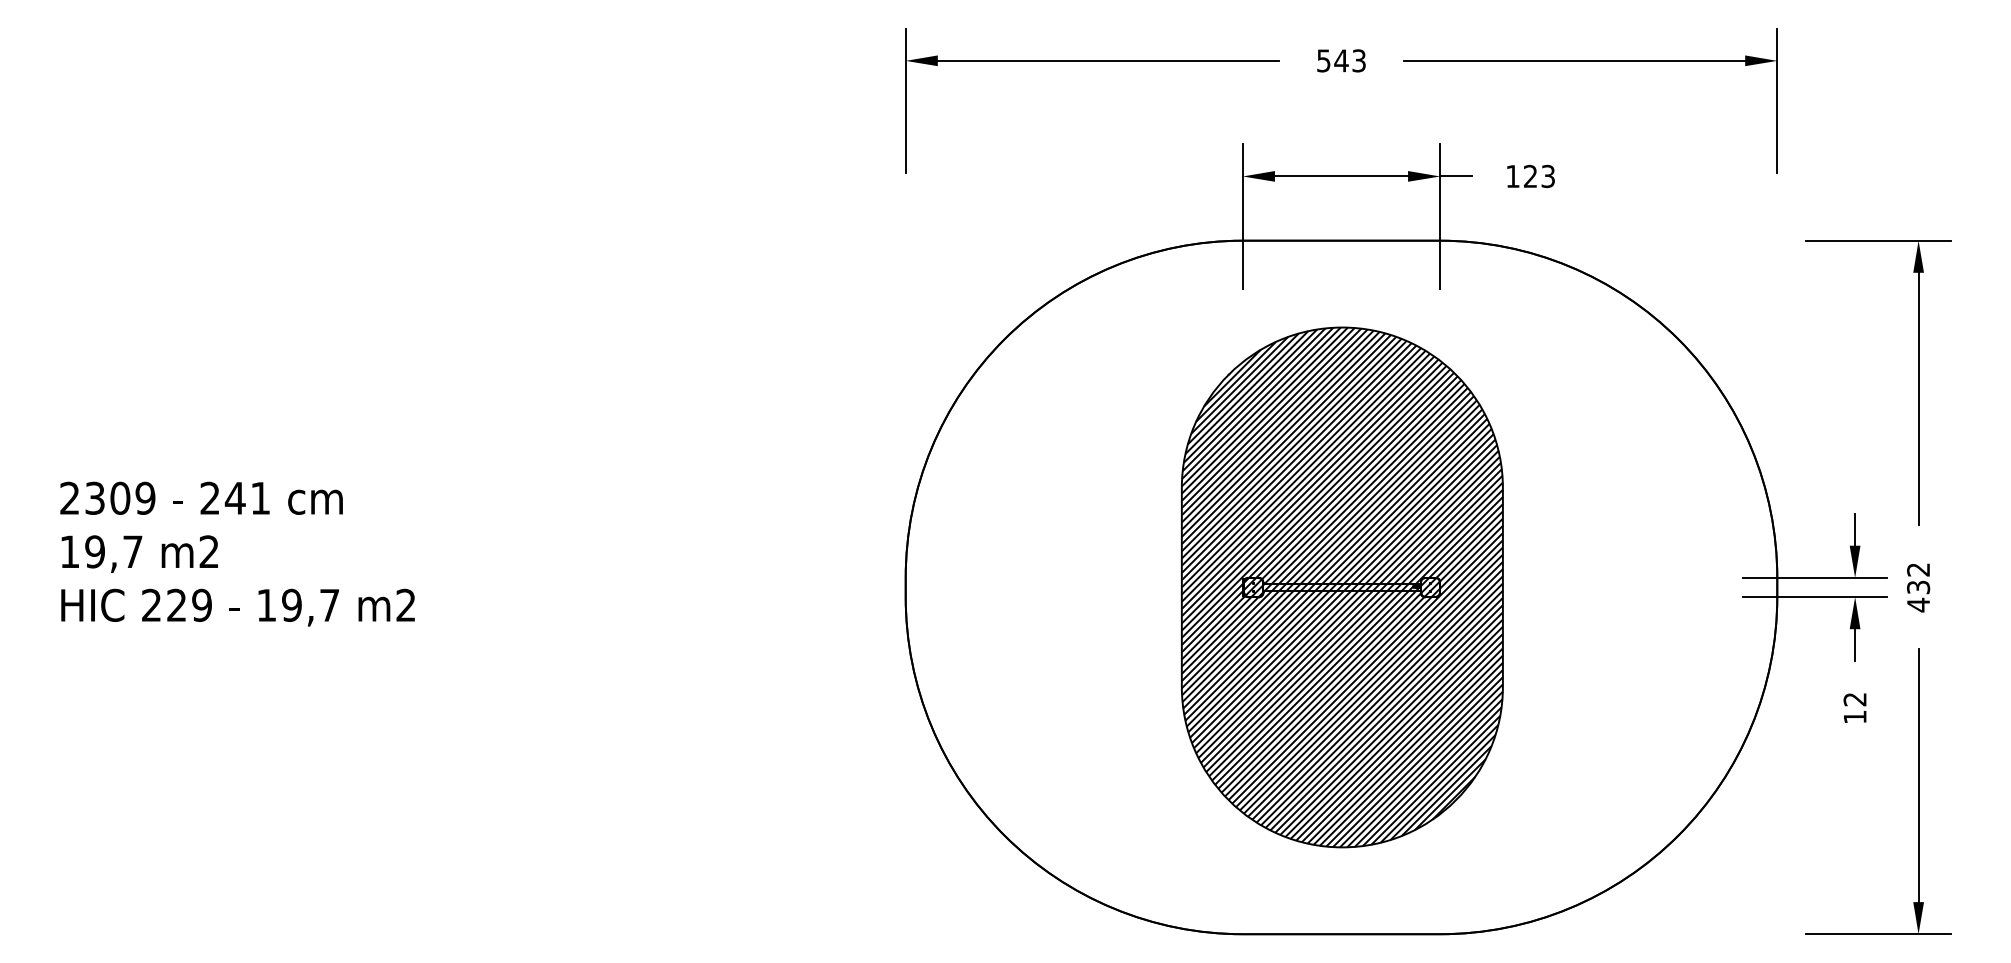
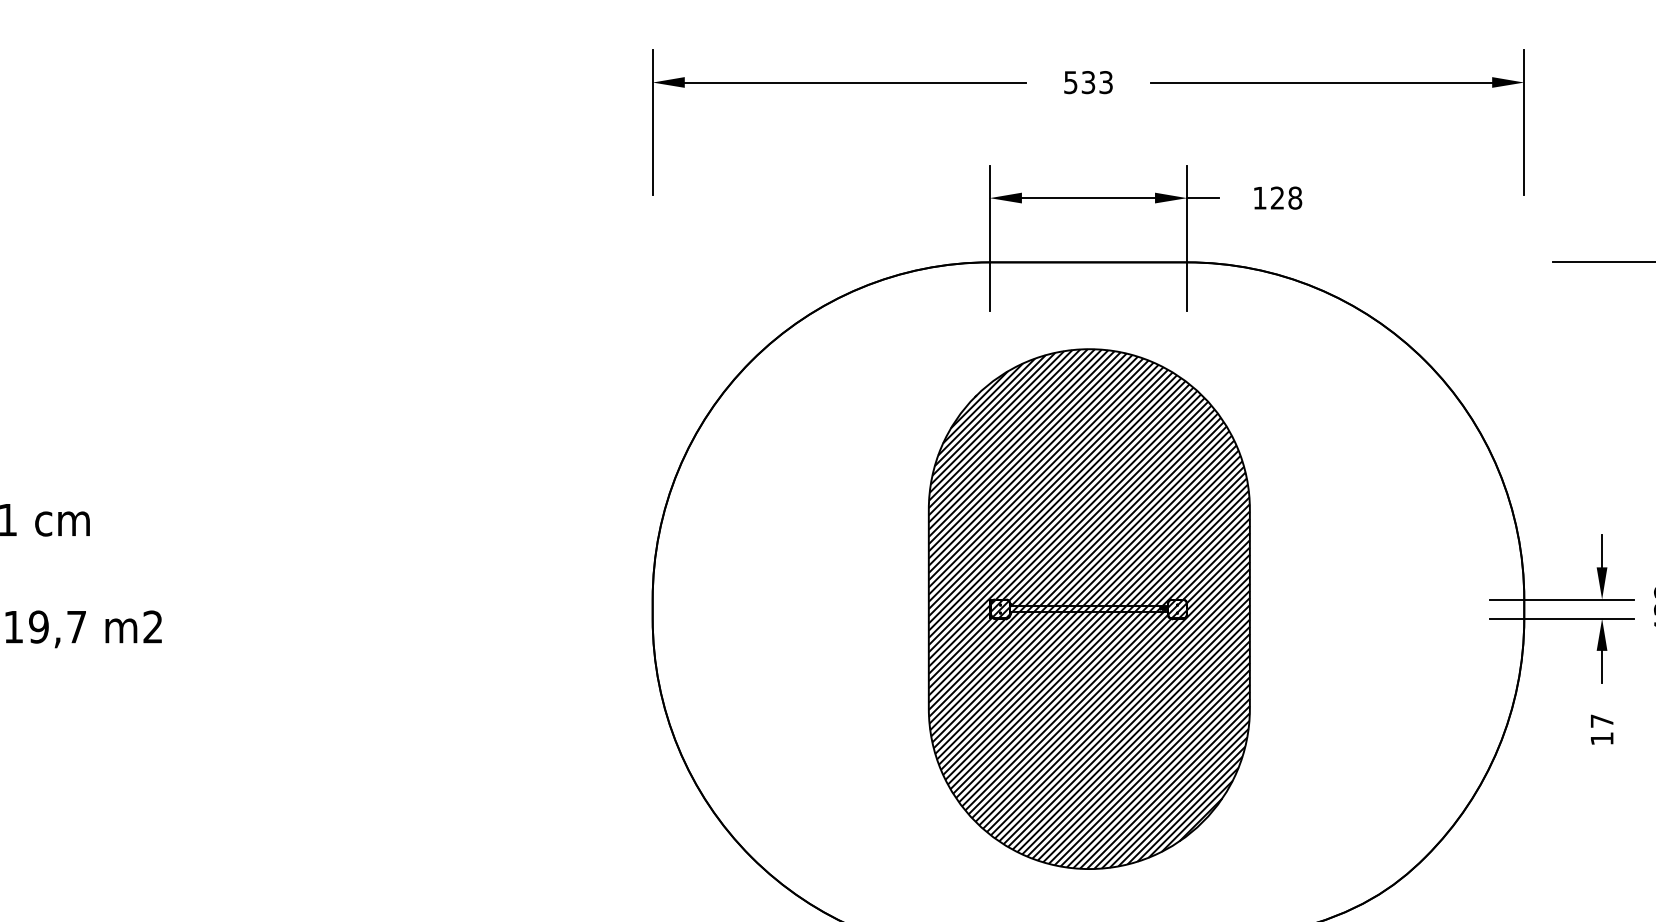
text: (1341, 60) -> (1088, 82), 543 -> 533
text: (1548, 176) -> (1295, 198), 123 -> 128
text: (1854, 699) -> (1601, 721), 12 -> 17

